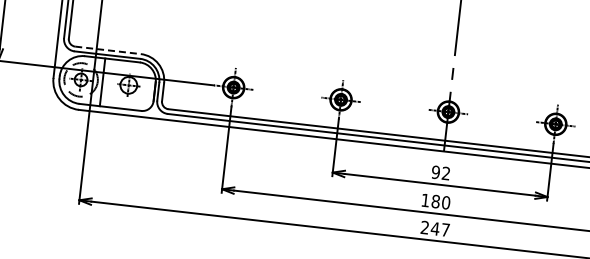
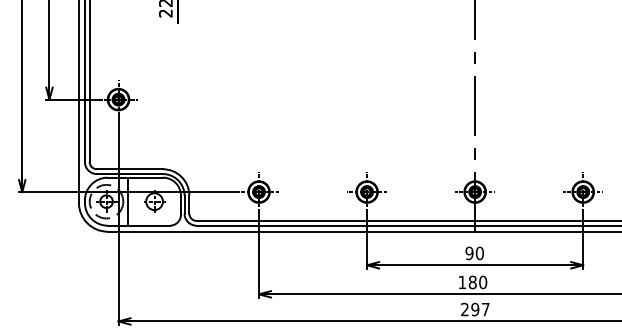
line: (108, 50) -> (130, 169), dashed -> solid
text: (445, 173) -> (479, 253), 92 -> 90
text: (435, 228) -> (475, 309), 247 -> 297

